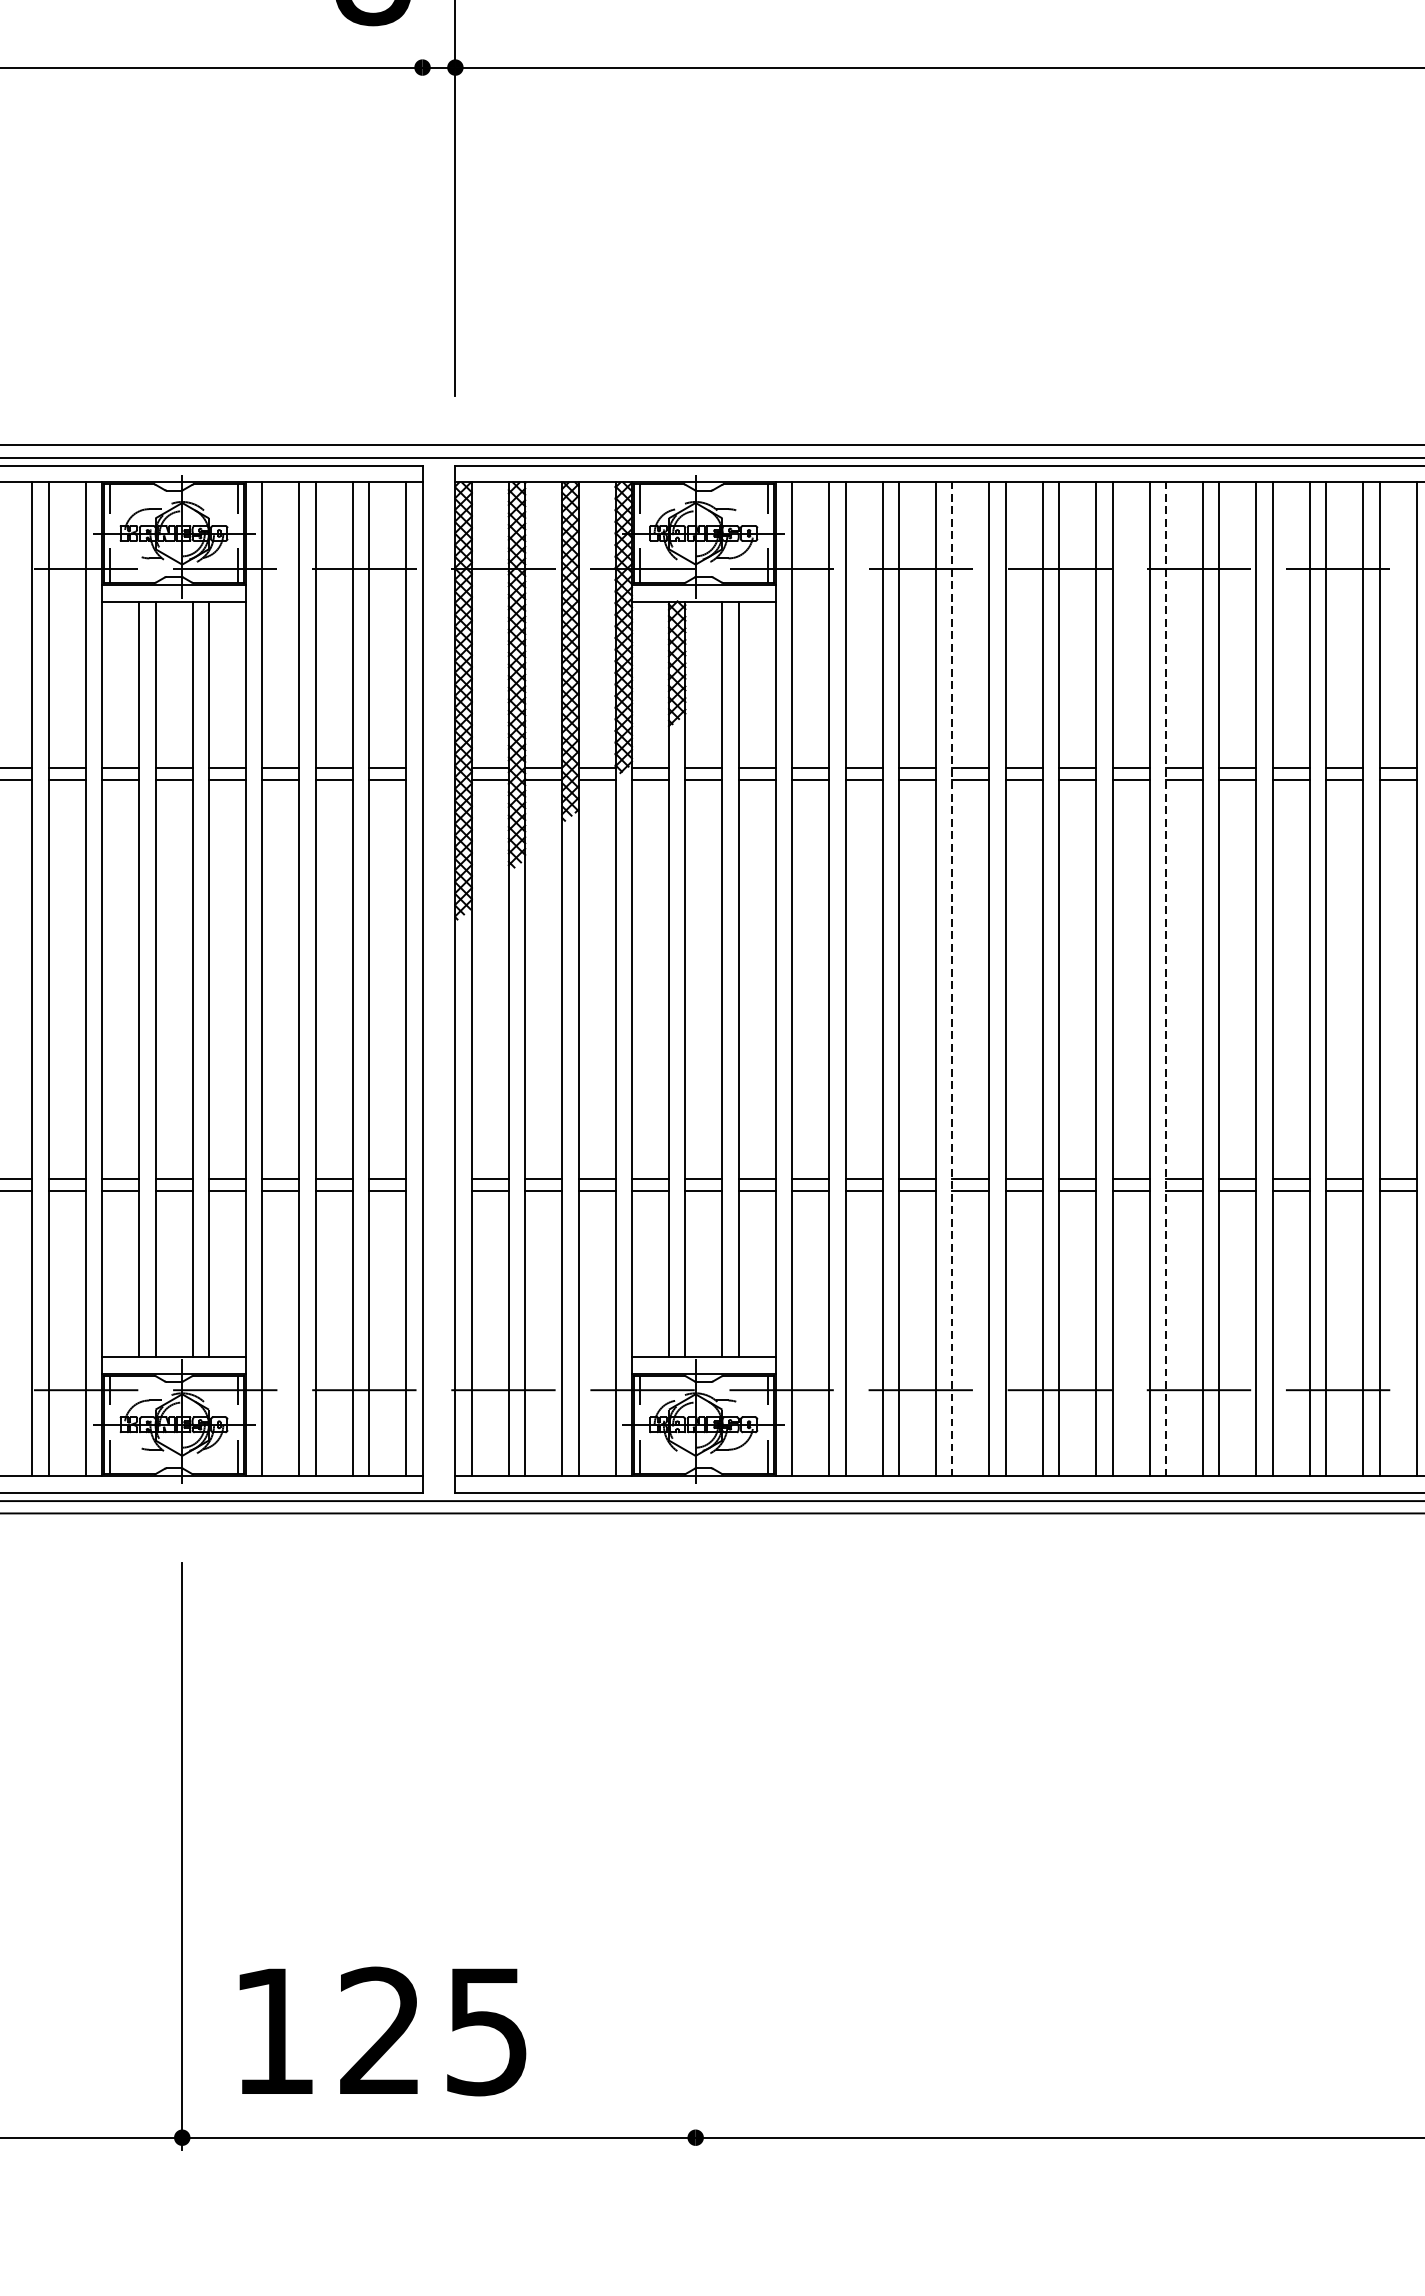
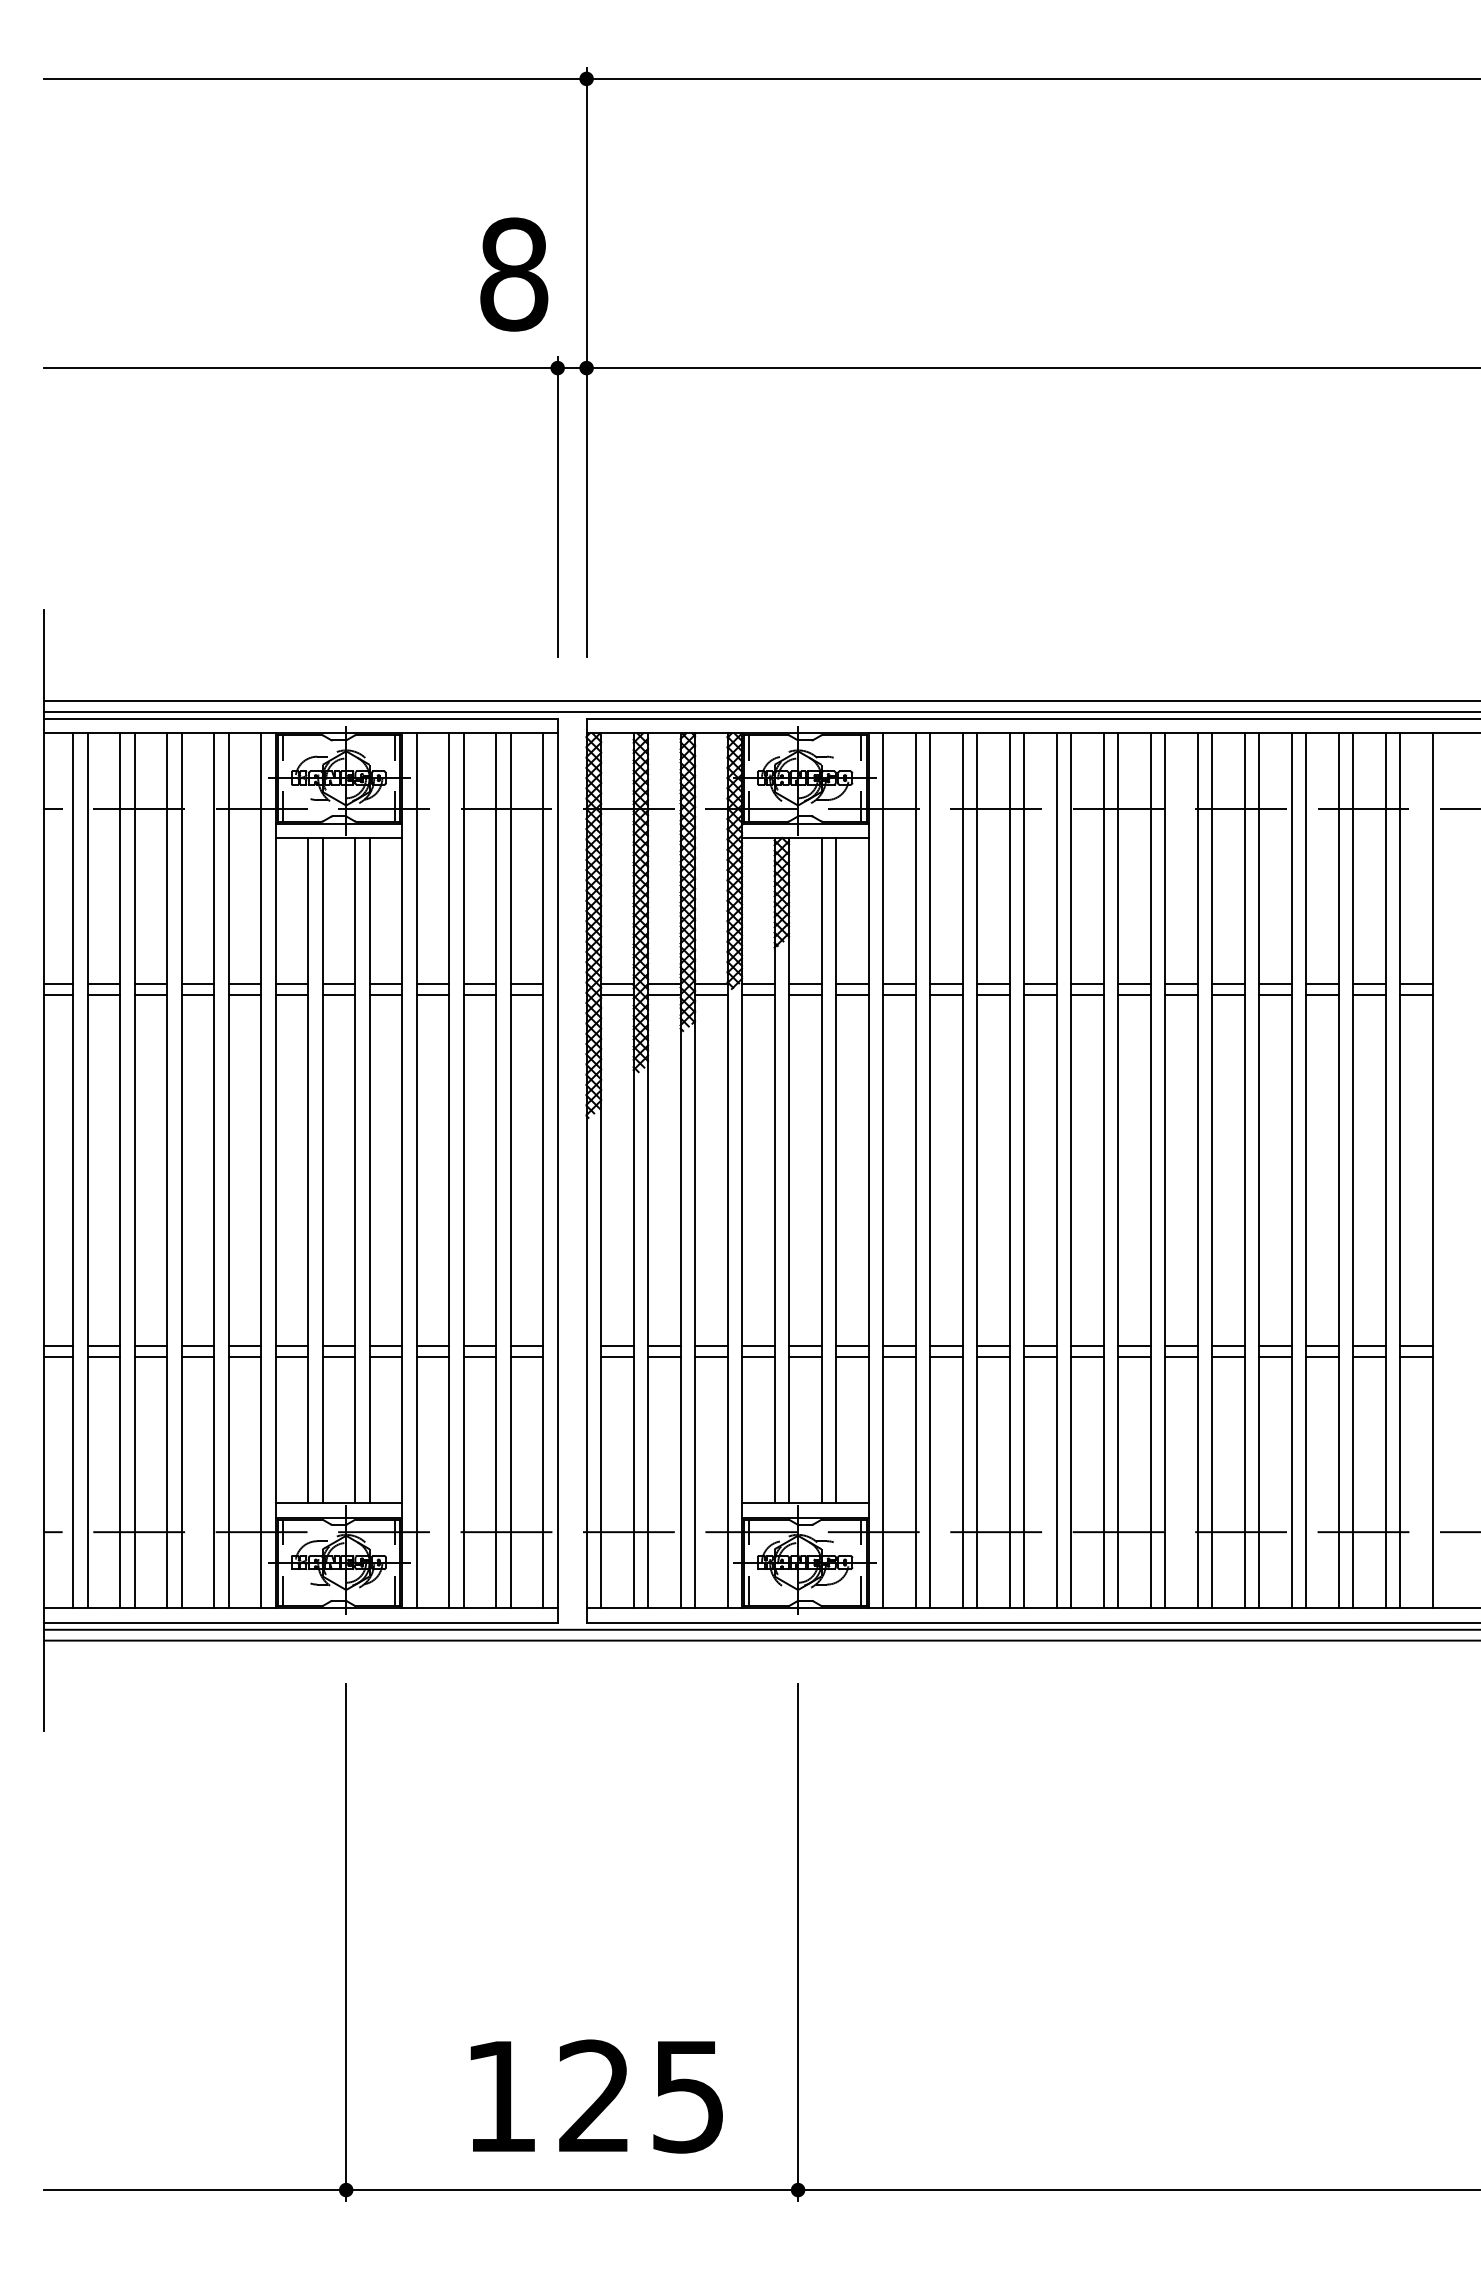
line: (422, 225) -> (557, 507), added
line: (952, 979) -> (1024, 1170), dashed -> solid
line: (1166, 979) -> (1212, 1170), dashed -> solid
line: (696, 1855) -> (798, 1941), added
text: (382, 2031) -> (596, 2096), moved

